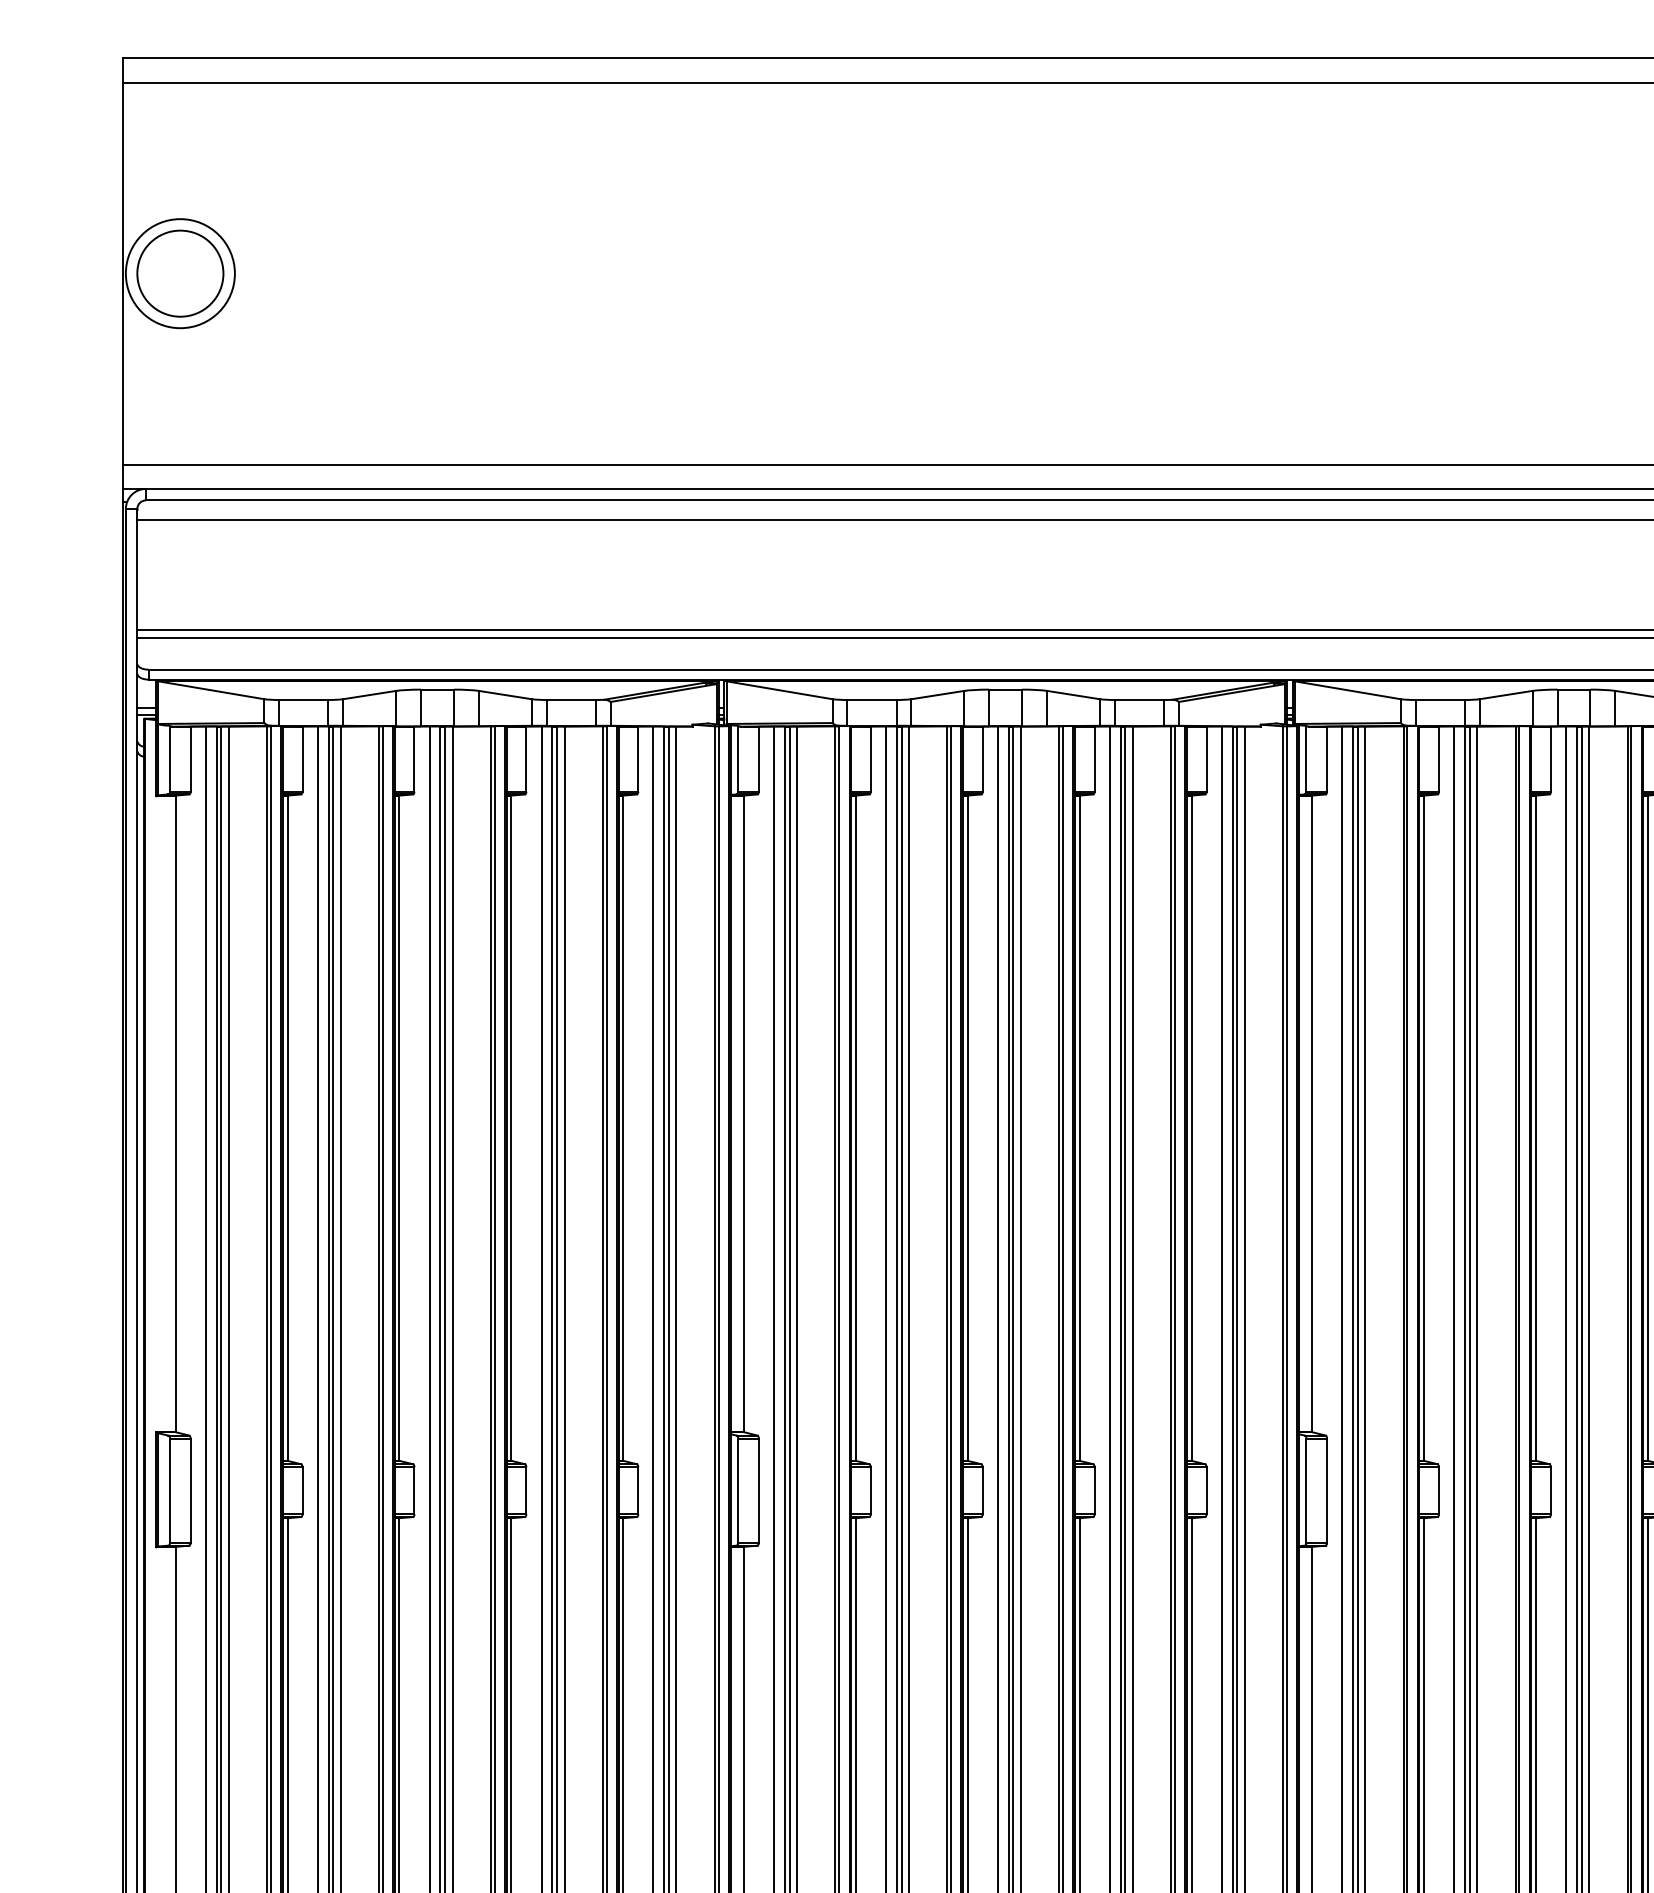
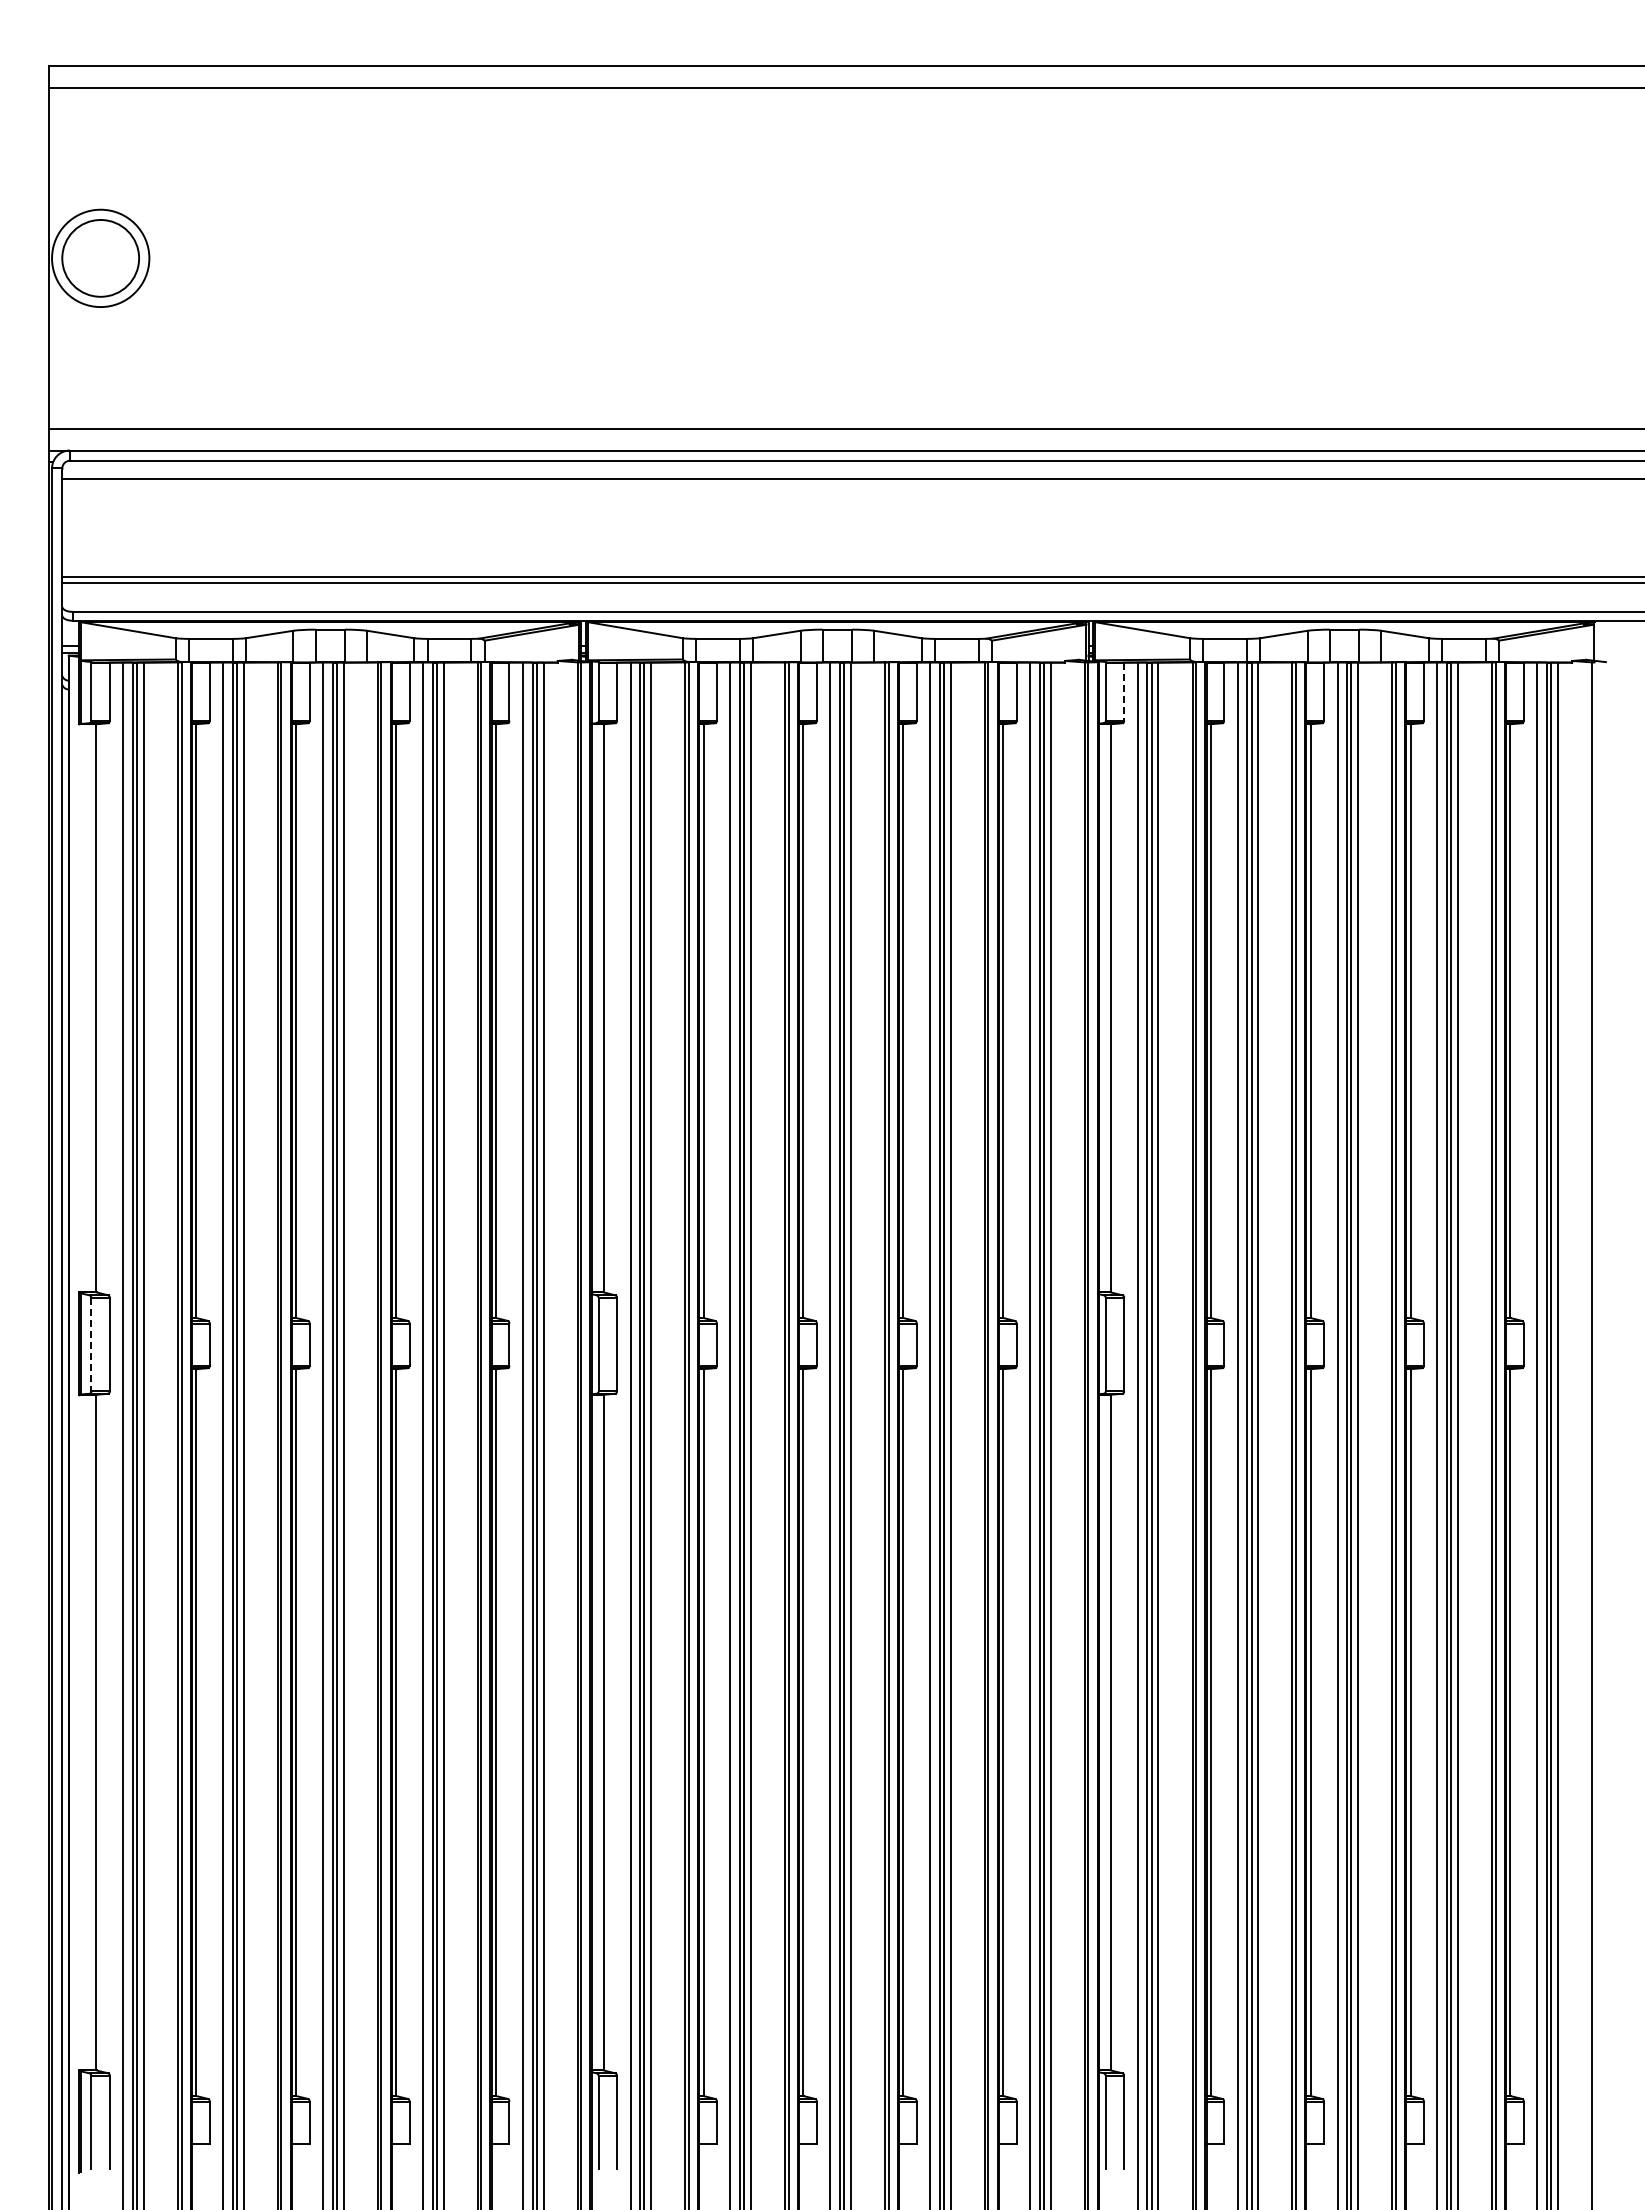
line: (1327, 760) -> (1124, 692), solid -> dashed
line: (170, 1490) -> (91, 1344), solid -> dashed

